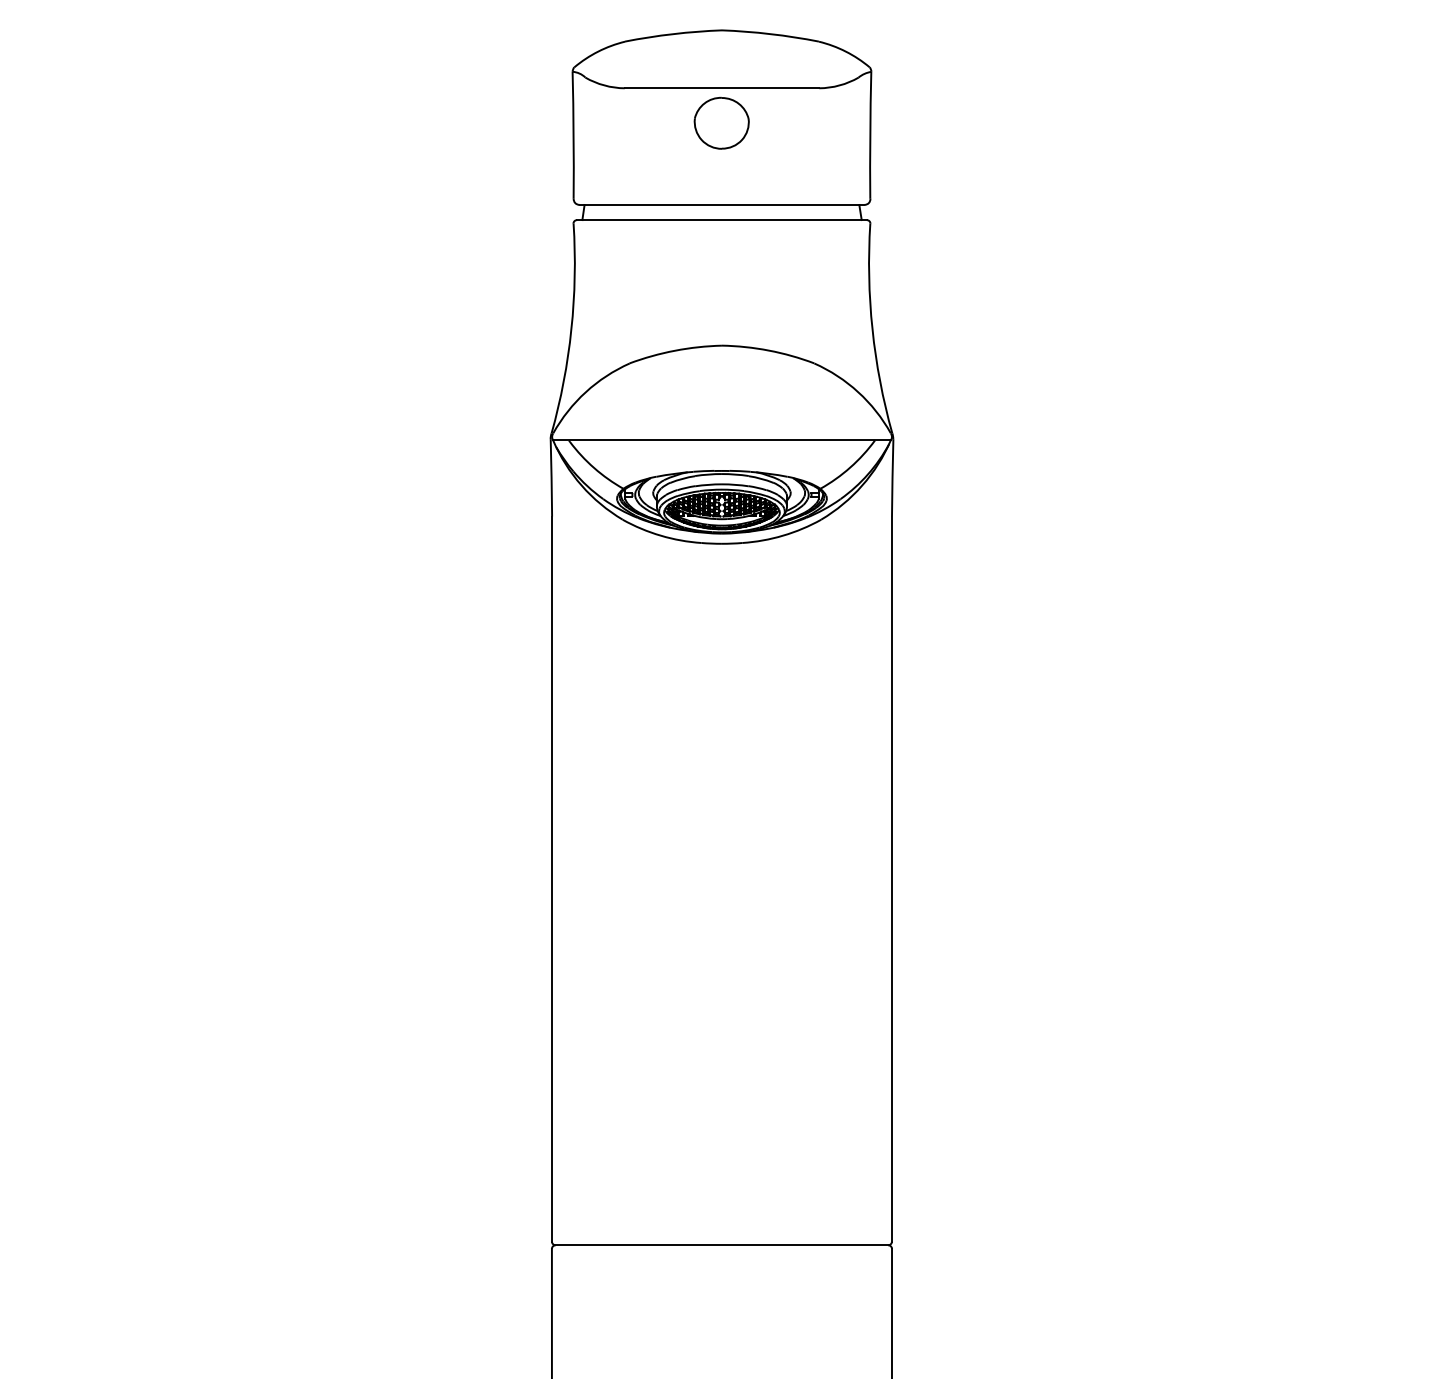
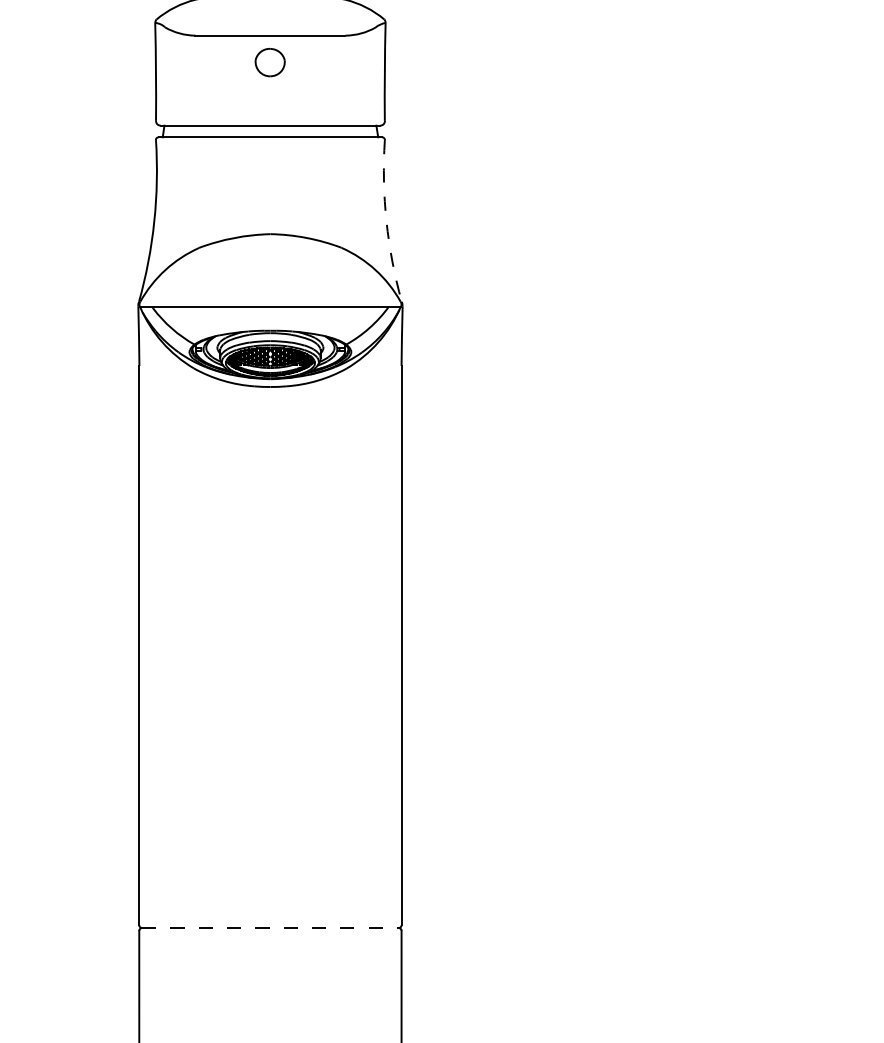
part: (721, 122) -> (270, 62), size x0.7
arc: (872, 329) -> (386, 221), solid -> dashed
line: (722, 1245) -> (270, 928), solid -> dashed

